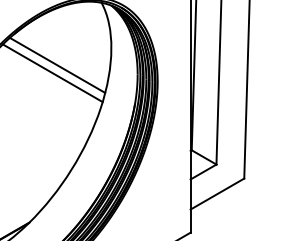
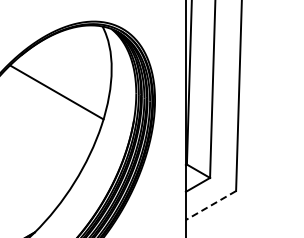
line: (56, 64) -> (60, 84), removed
line: (217, 193) -> (211, 205), solid -> dashed

